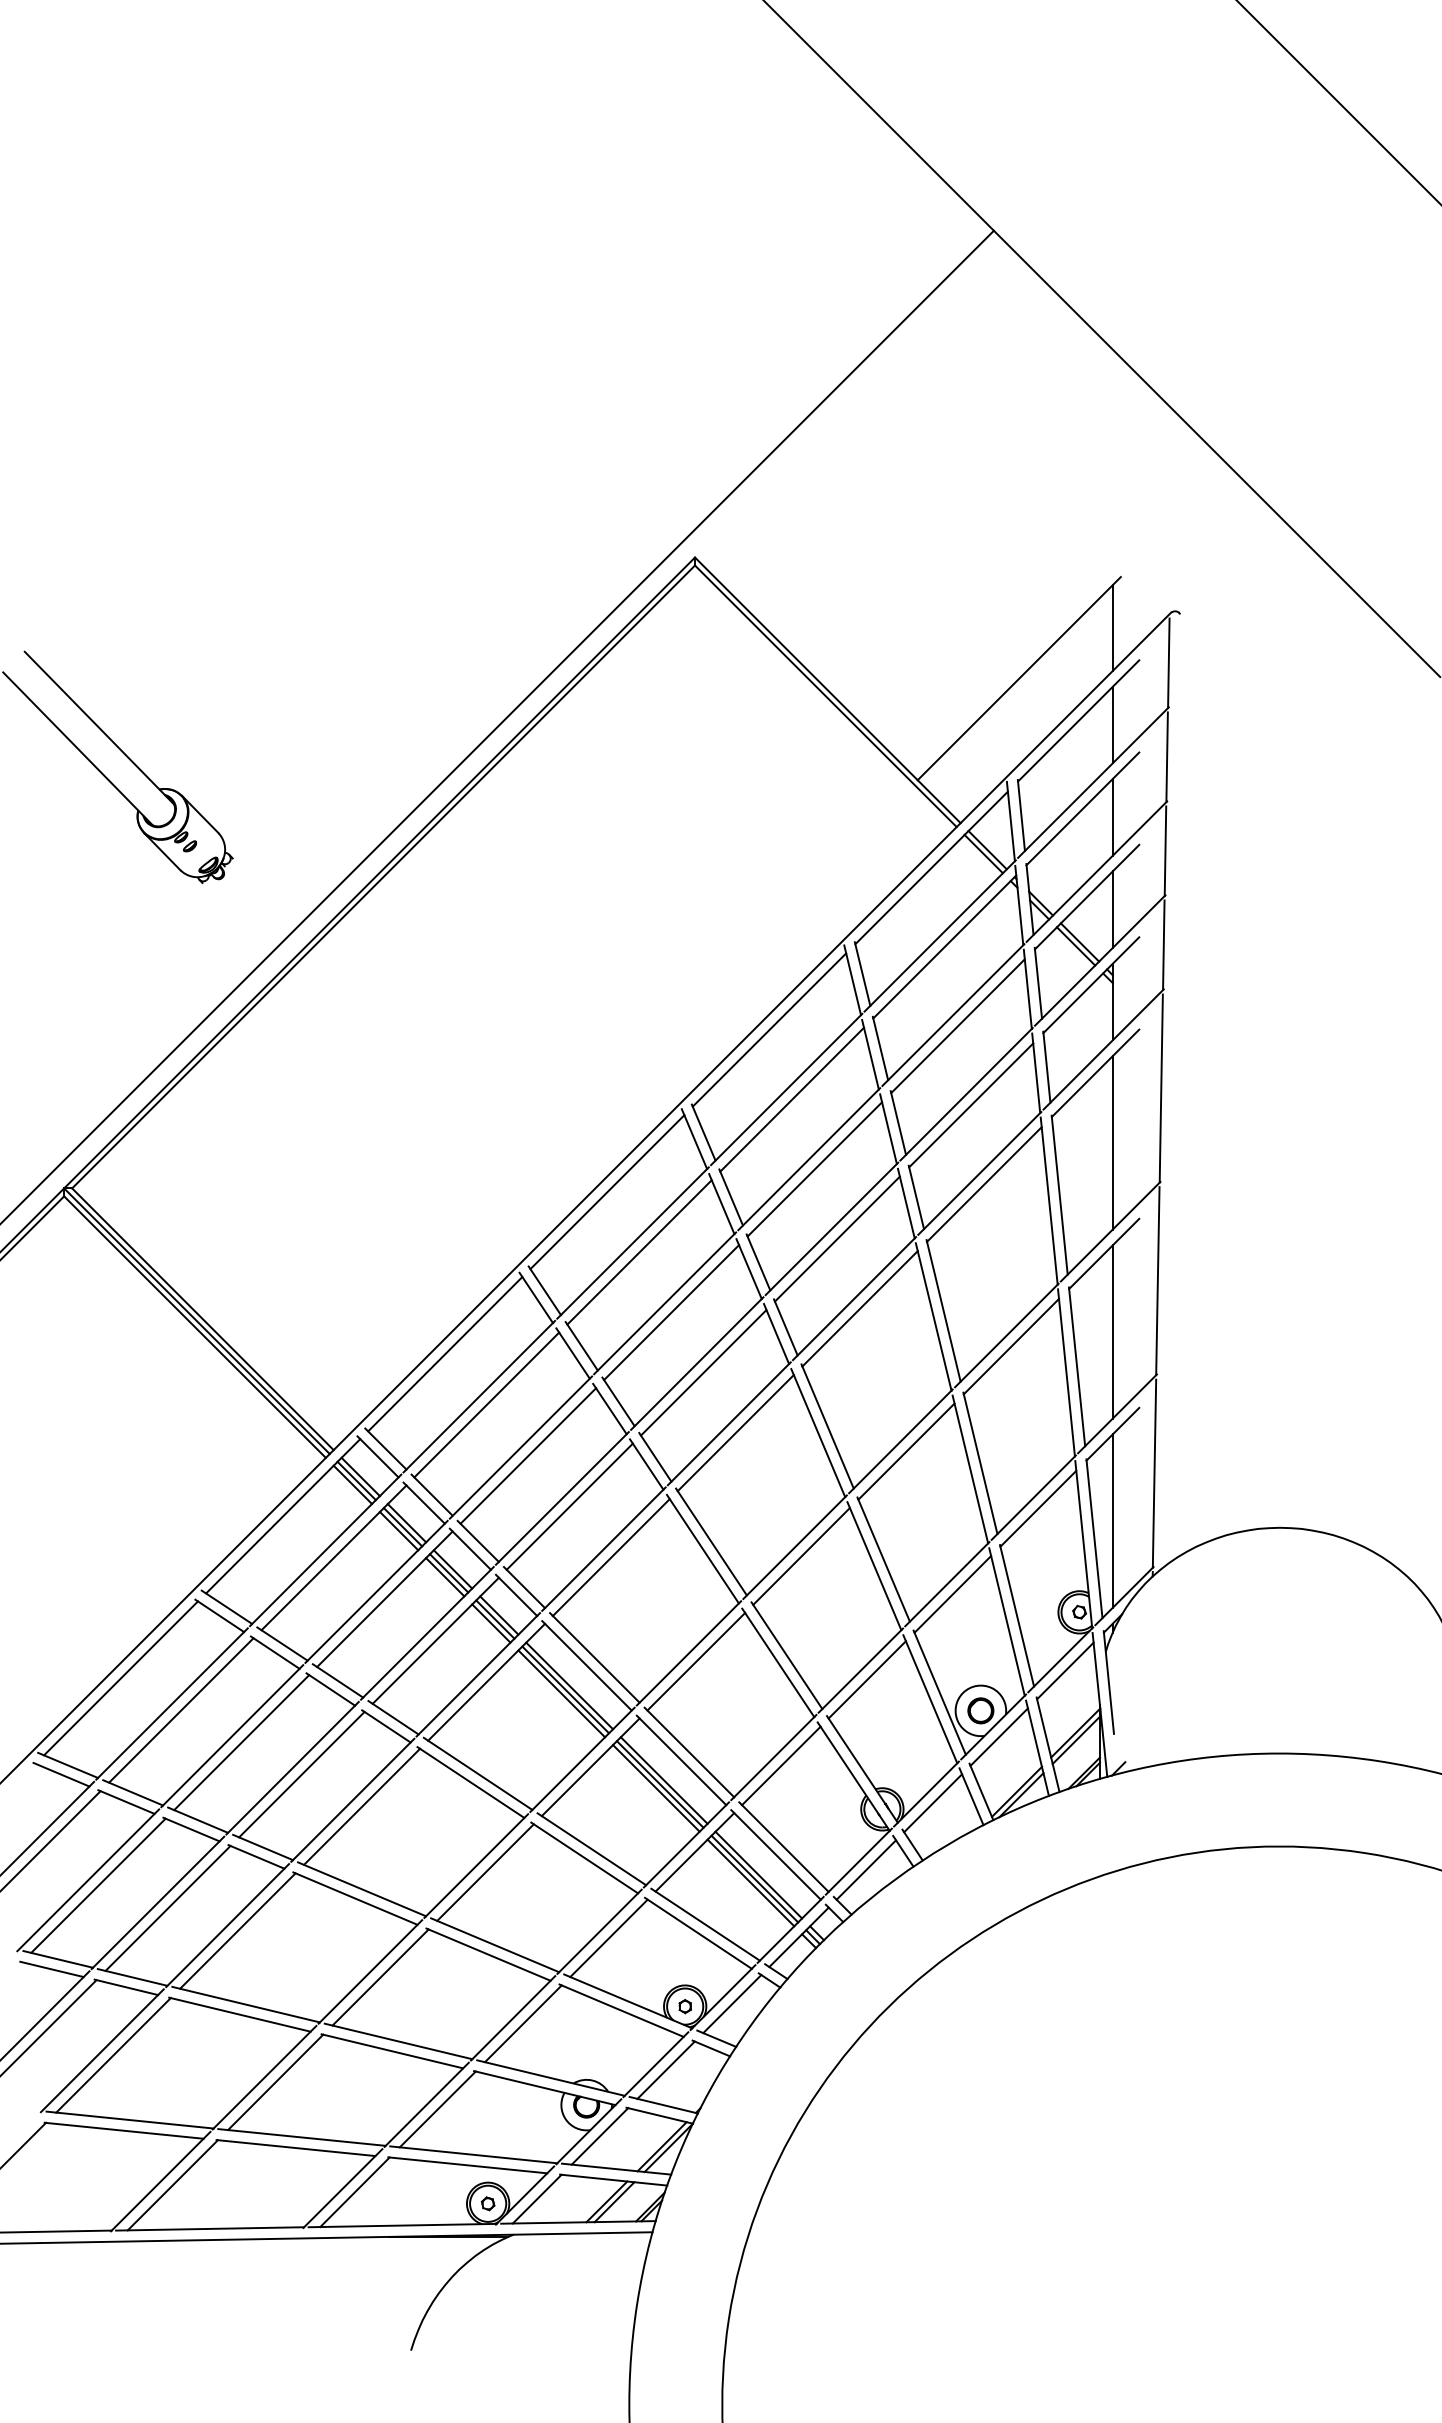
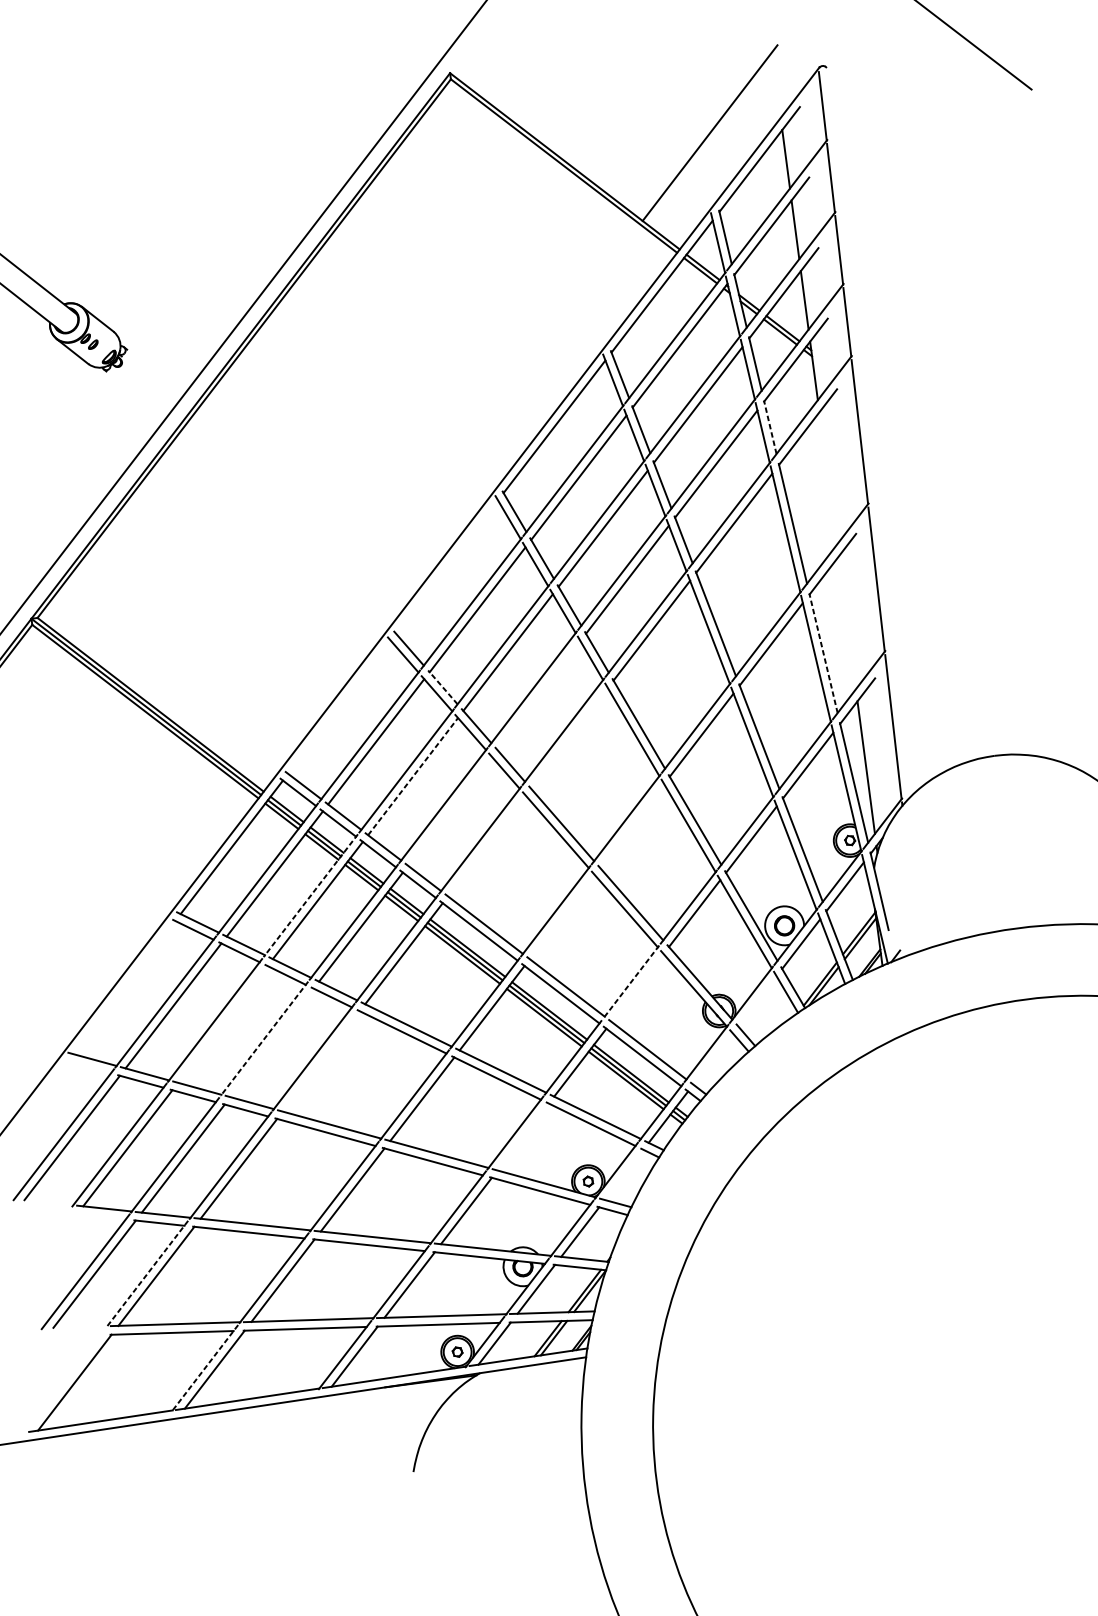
line: (1112, 628) -> (776, 85), removed
line: (1046, 1067) -> (770, 427), solid -> dashed
line: (1112, 1142) -> (827, 478), removed
line: (607, 1192) -> (447, 567), removed
line: (1112, 1331) -> (847, 622), removed
line: (581, 1345) -> (442, 686), solid -> dashed
line: (445, 1354) -> (339, 707), removed
line: (1077, 1366) -> (823, 652), solid -> dashed
line: (703, 1372) -> (538, 695), removed
line: (735, 1433) -> (569, 738), removed
line: (528, 1455) -> (413, 776), solid -> dashed
line: (569, 1506) -> (449, 811), removed
line: (801, 1556) -> (631, 825), removed
line: (610, 1557) -> (486, 845), removed
line: (376, 1592) -> (310, 896), solid -> dashed
line: (696, 1661) -> (562, 916), removed
line: (121, 1678) -> (124, 987), removed
line: (241, 1742) -> (222, 1024), removed
line: (773, 1757) -> (630, 982), solid -> dashed
line: (781, 1765) -> (637, 987), removed
line: (292, 1768) -> (264, 1039), solid -> dashed
line: (61, 1774) -> (88, 1066), removed
line: (301, 1774) -> (271, 1042), removed
line: (933, 1803) -> (757, 1001), removed
line: (362, 1806) -> (321, 1061), removed
line: (865, 1869) -> (712, 1058), removed
line: (608, 1938) -> (522, 1137), removed
line: (51, 1969) -> (100, 1216), removed
line: (732, 2004) -> (624, 1175), removed
line: (102, 2050) -> (147, 1273), solid -> dashed
line: (160, 2181) -> (205, 1368), solid -> dashed

